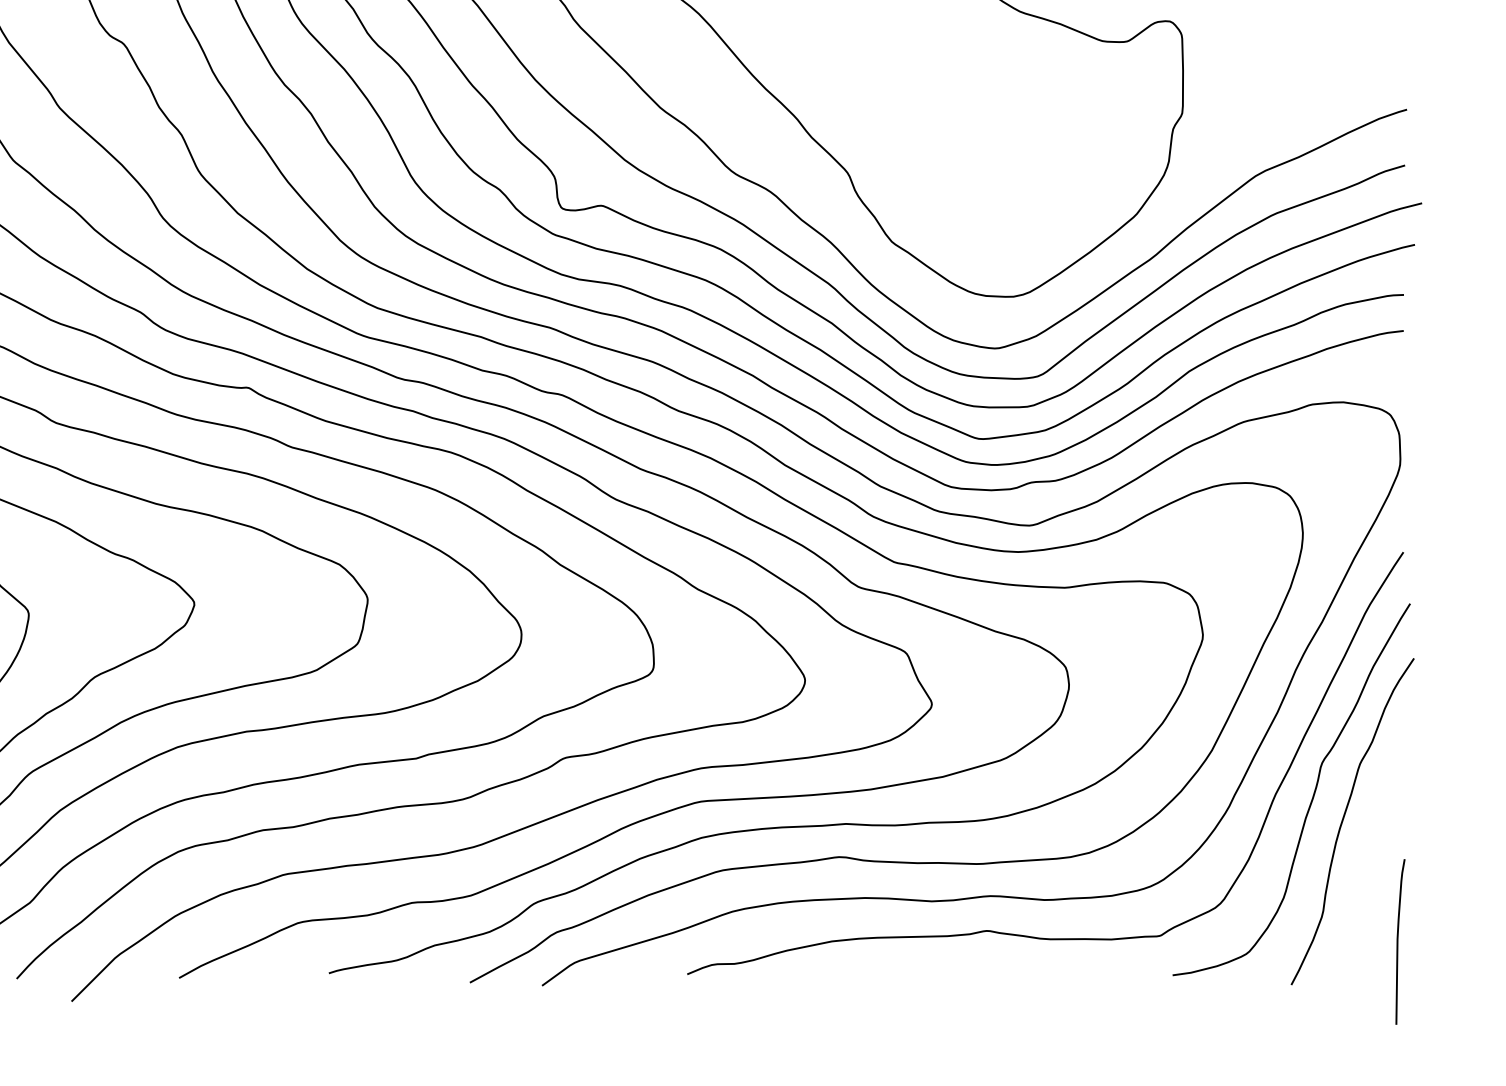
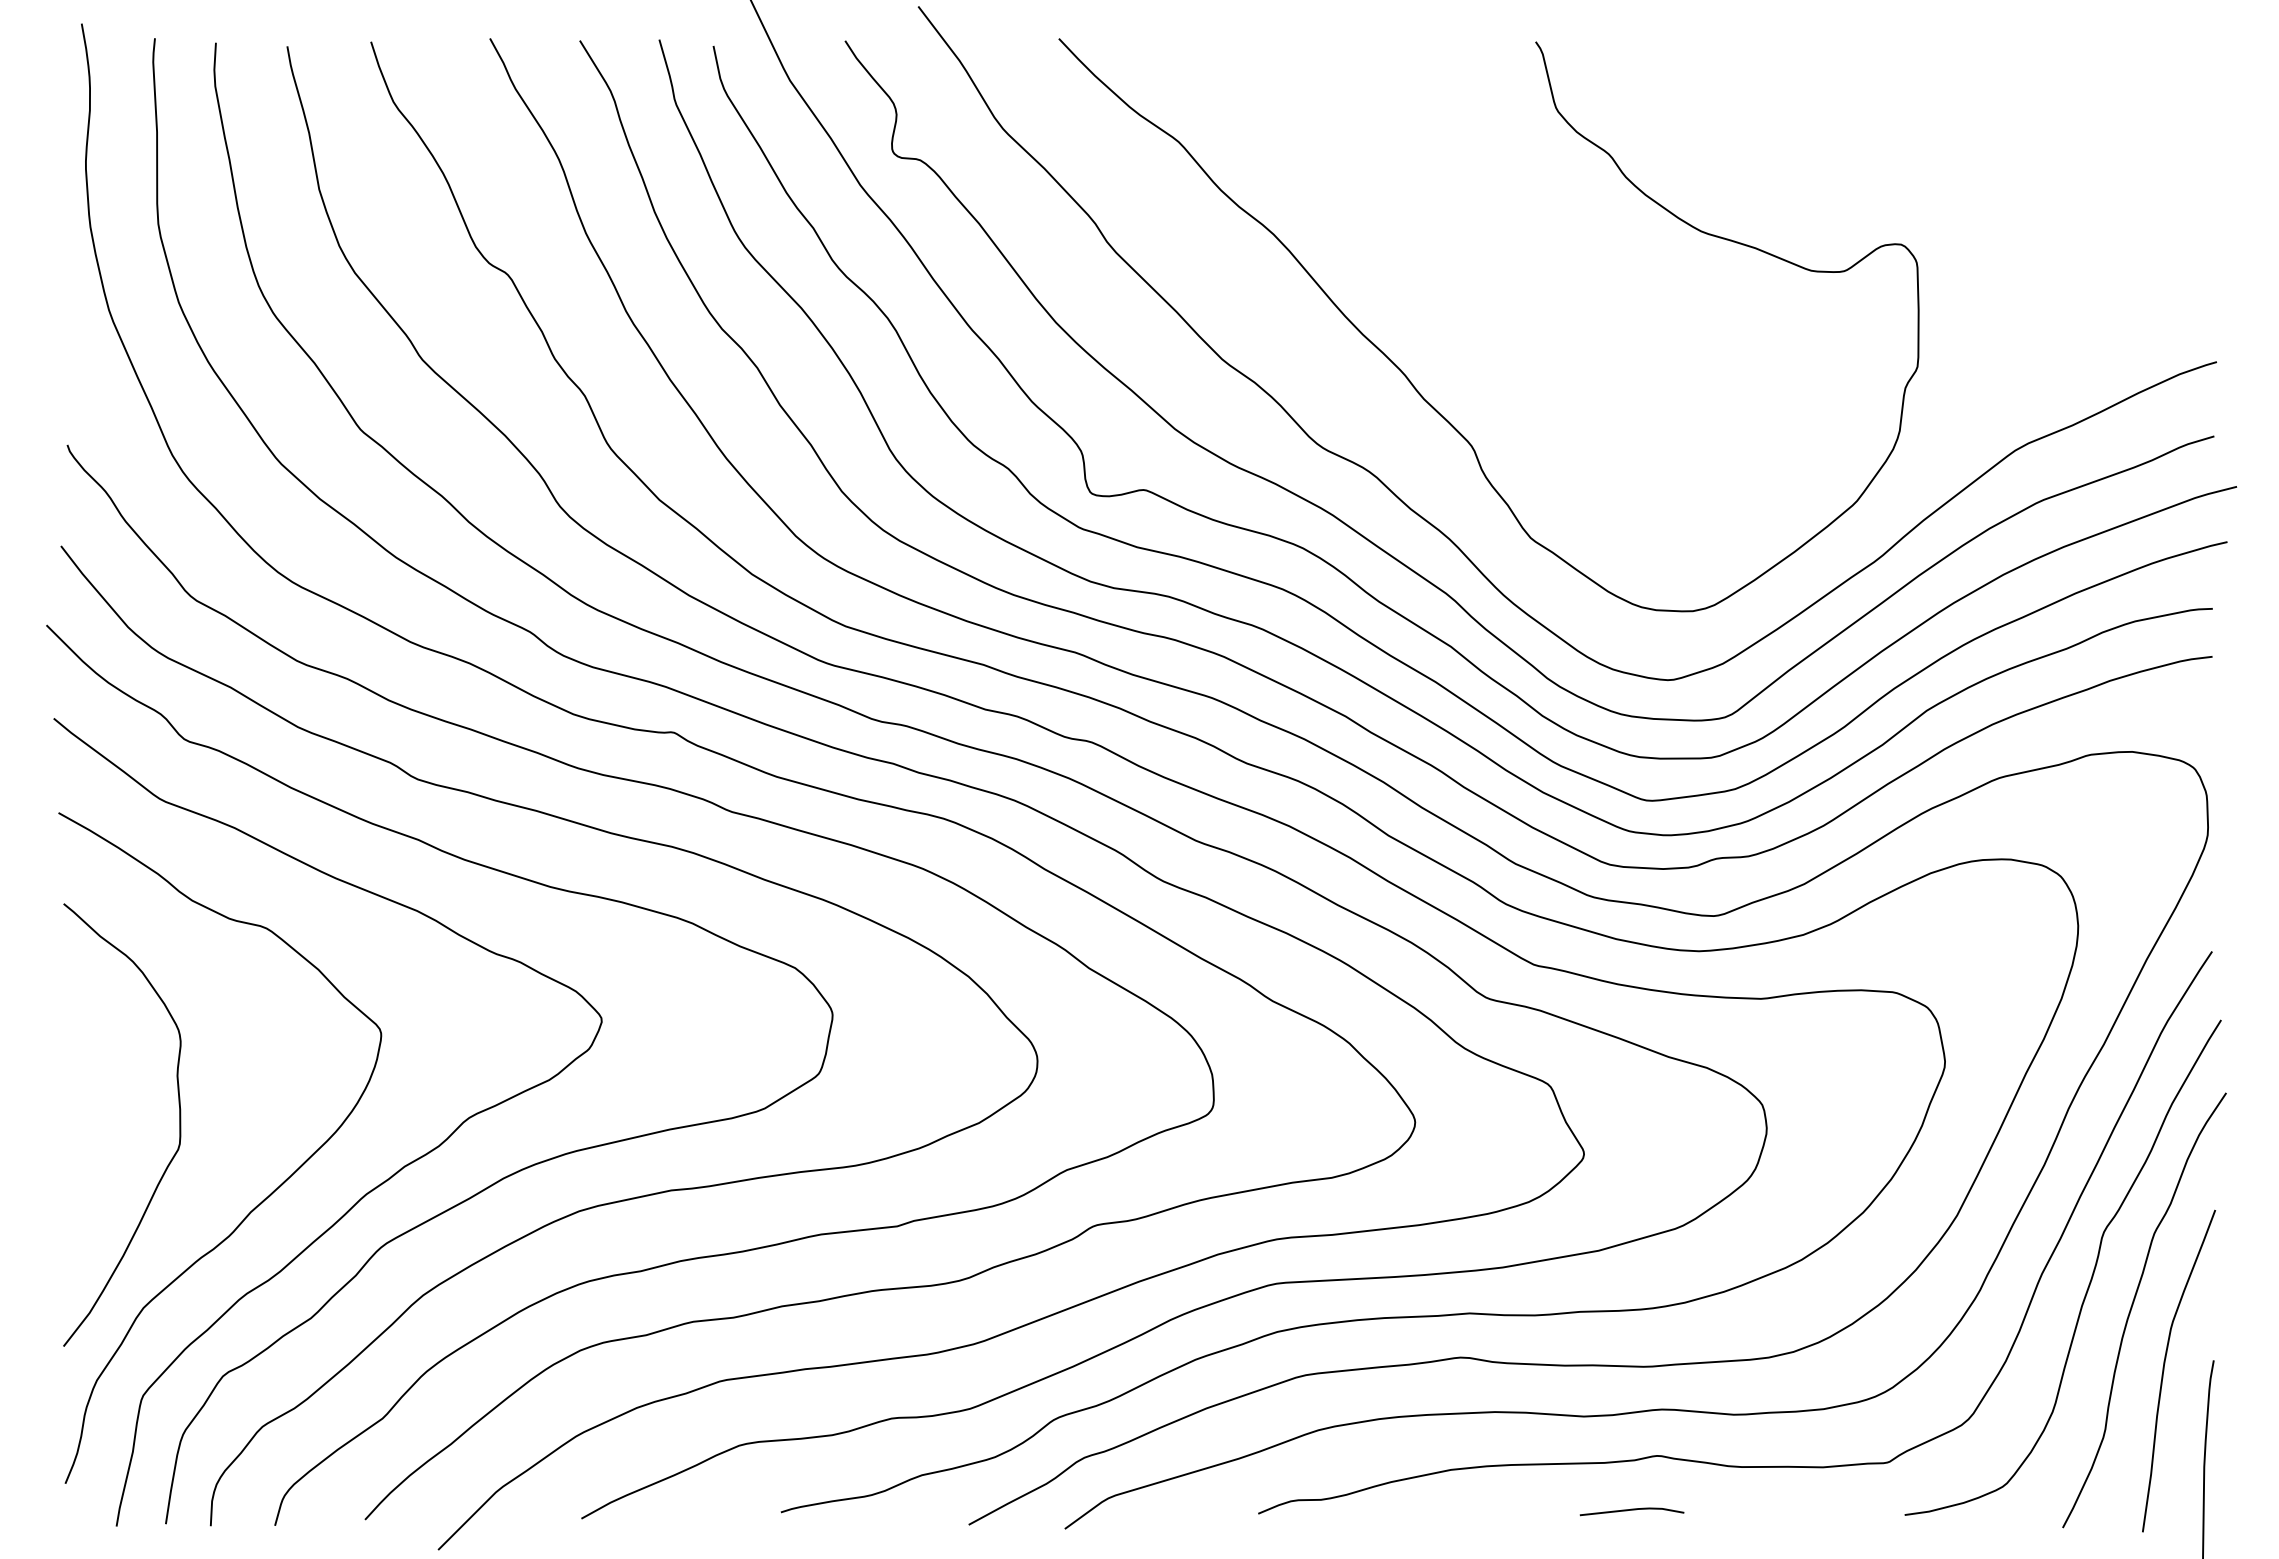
curve: (1367, 866) -> (2164, 1370), added
line: (967, 971) -> (1631, 1510), added

